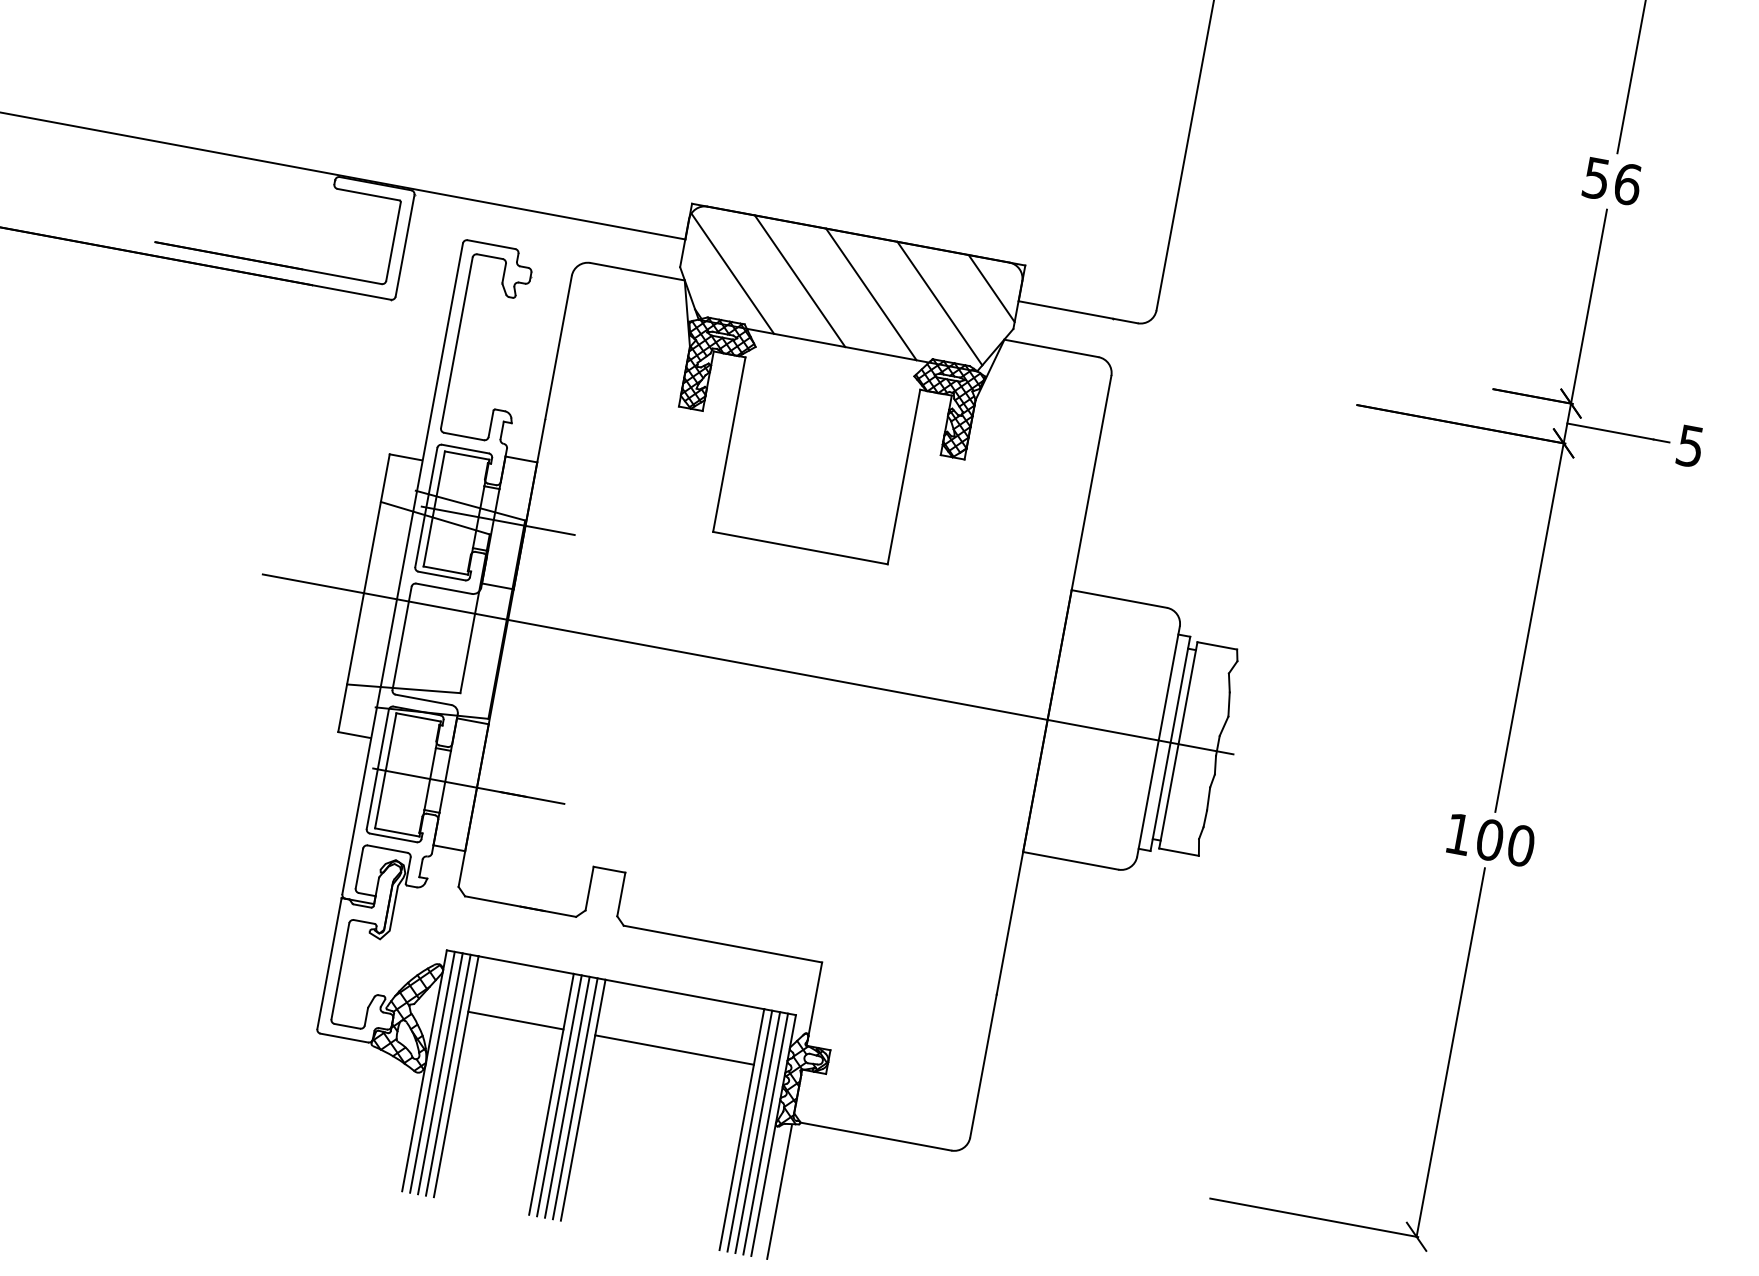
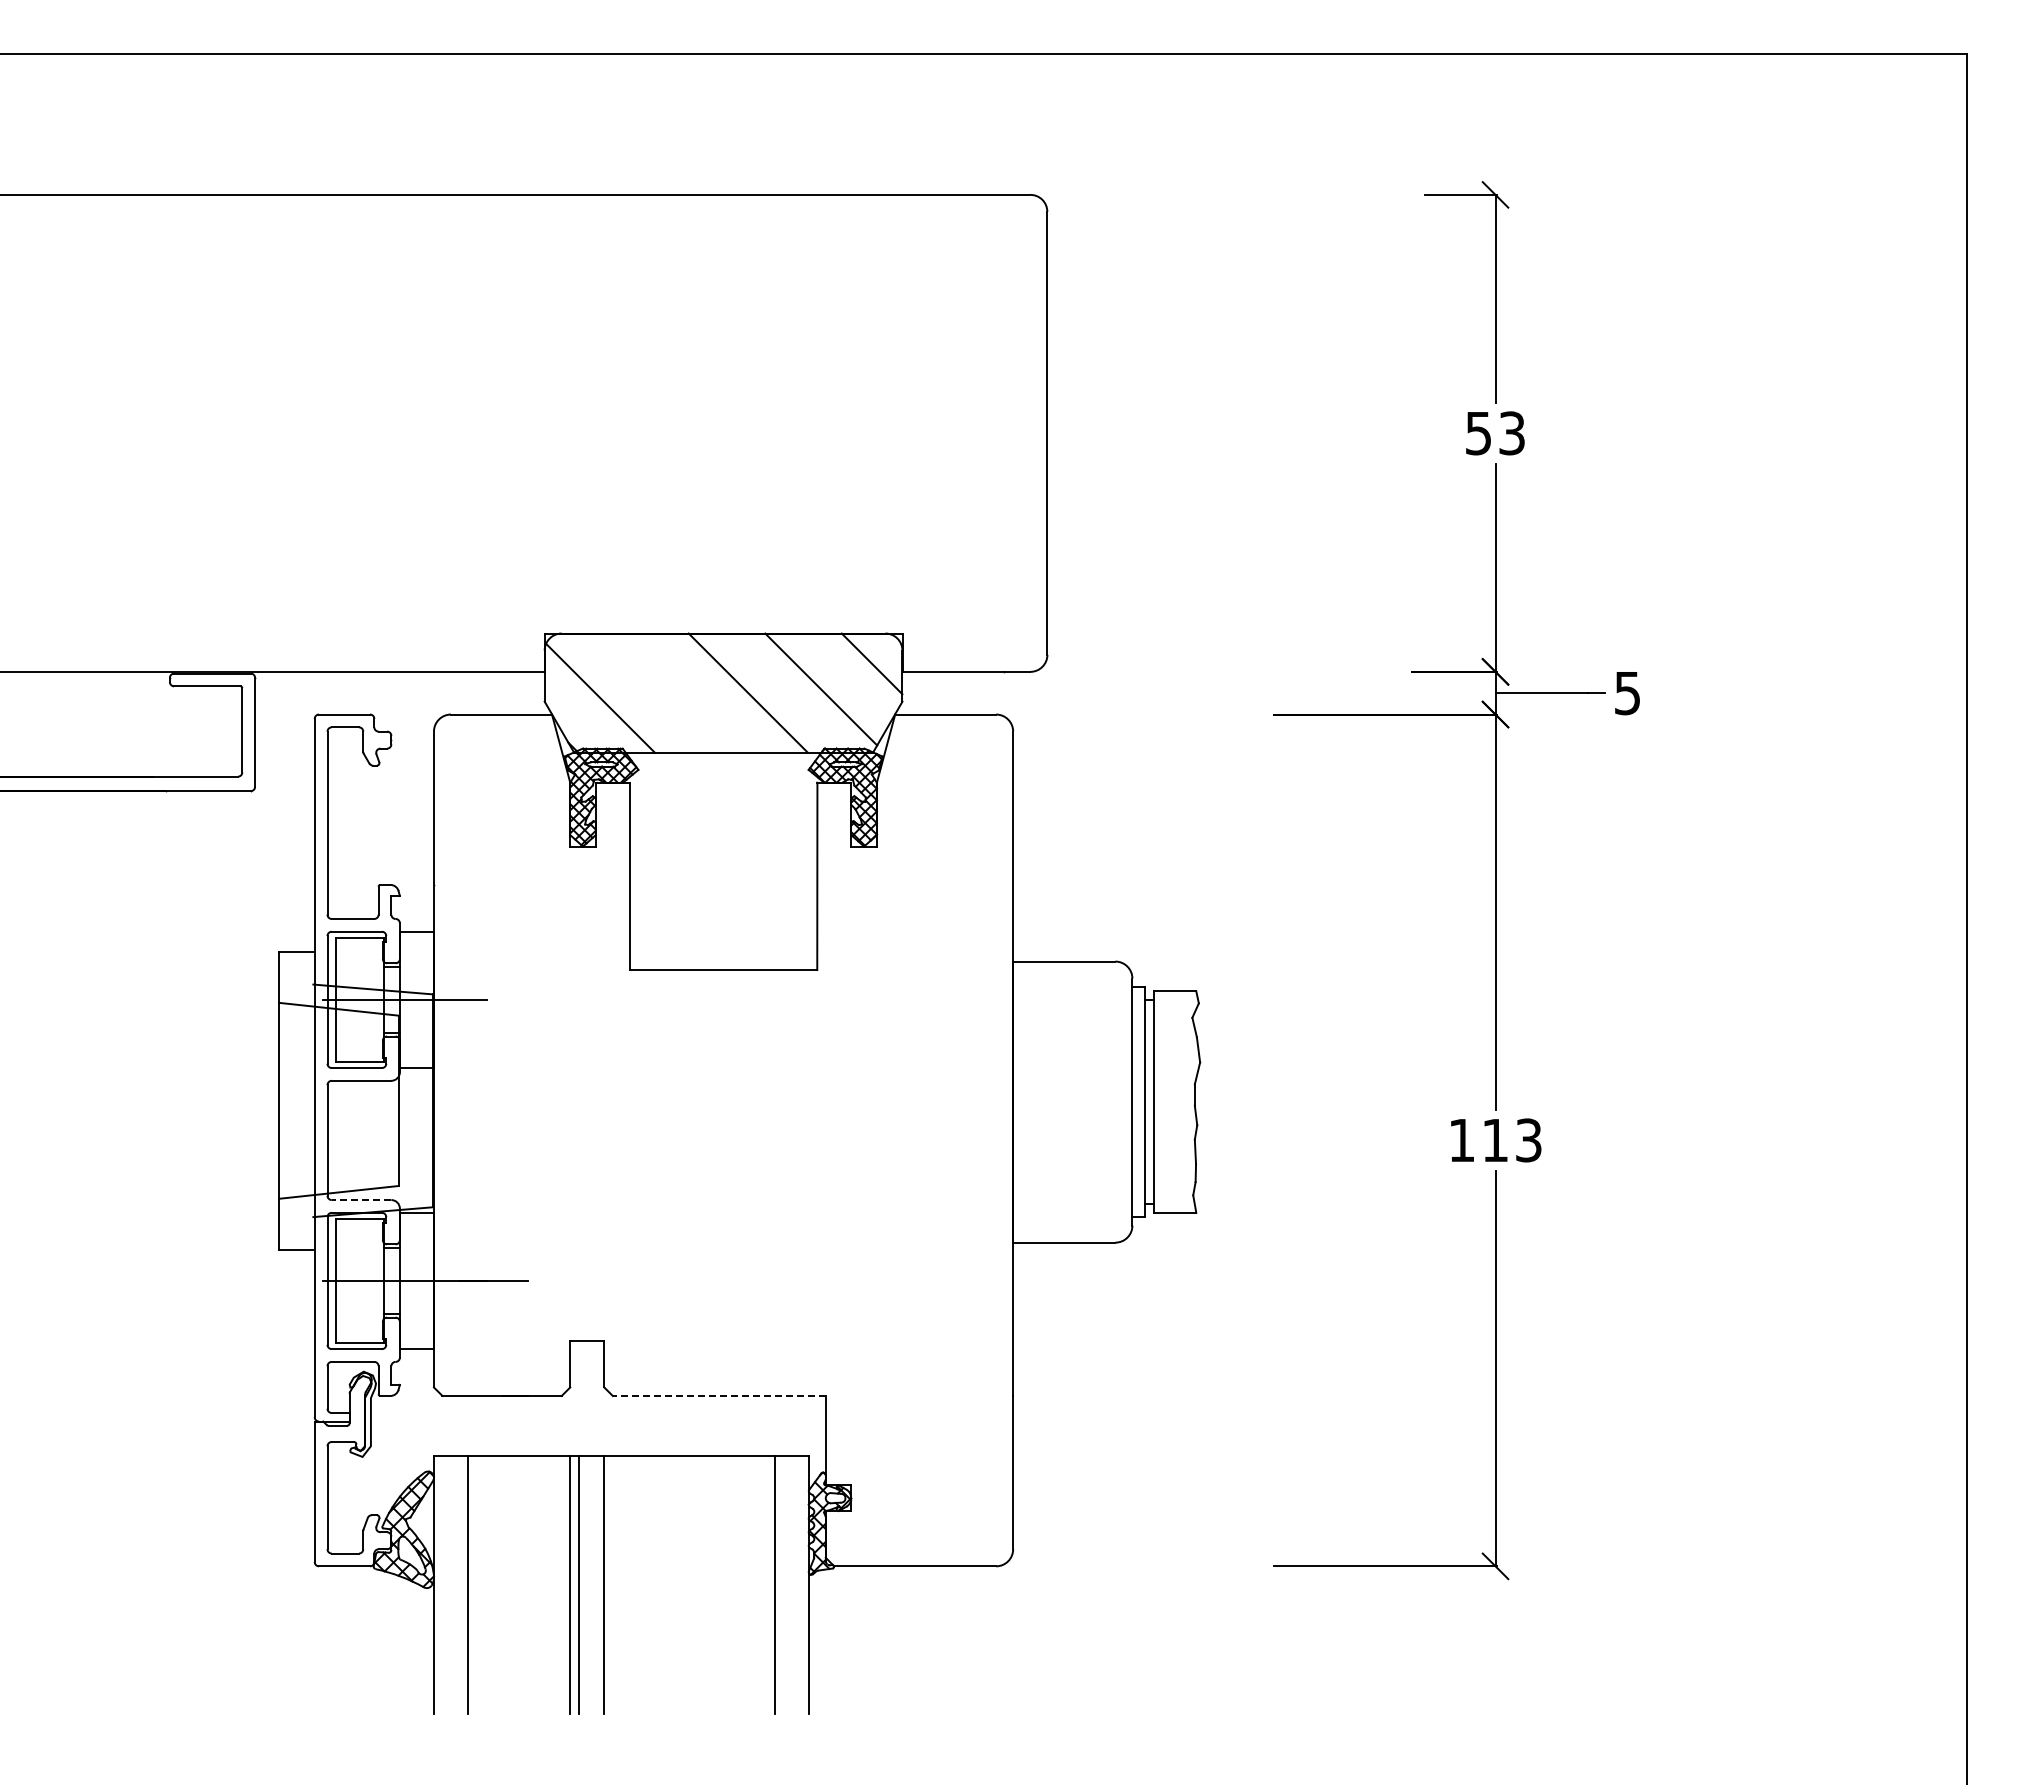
text: (1628, 184) -> (1512, 433), 56 -> 53
line: (799, 280) -> (671, 692), removed
line: (748, 664) -> (691, 1100), removed
line: (423, 700) -> (361, 1200), solid -> dashed
text: (1505, 843) -> (1512, 1140), 100 -> 113
line: (722, 943) -> (718, 1395), solid -> dashed
line: (516, 1020) -> (519, 1515), removed
line: (674, 1050) -> (689, 1515), removed
line: (432, 1071) -> (442, 1584), removed
line: (440, 1073) -> (451, 1584), removed
line: (448, 1074) -> (459, 1584), removed
line: (567, 1096) -> (587, 1584), removed
line: (575, 1098) -> (595, 1584), removed
line: (750, 1130) -> (783, 1584), removed
line: (757, 1132) -> (791, 1584), removed
line: (766, 1133) -> (800, 1584), removed
line: (779, 1192) -> (825, 1642), removed

